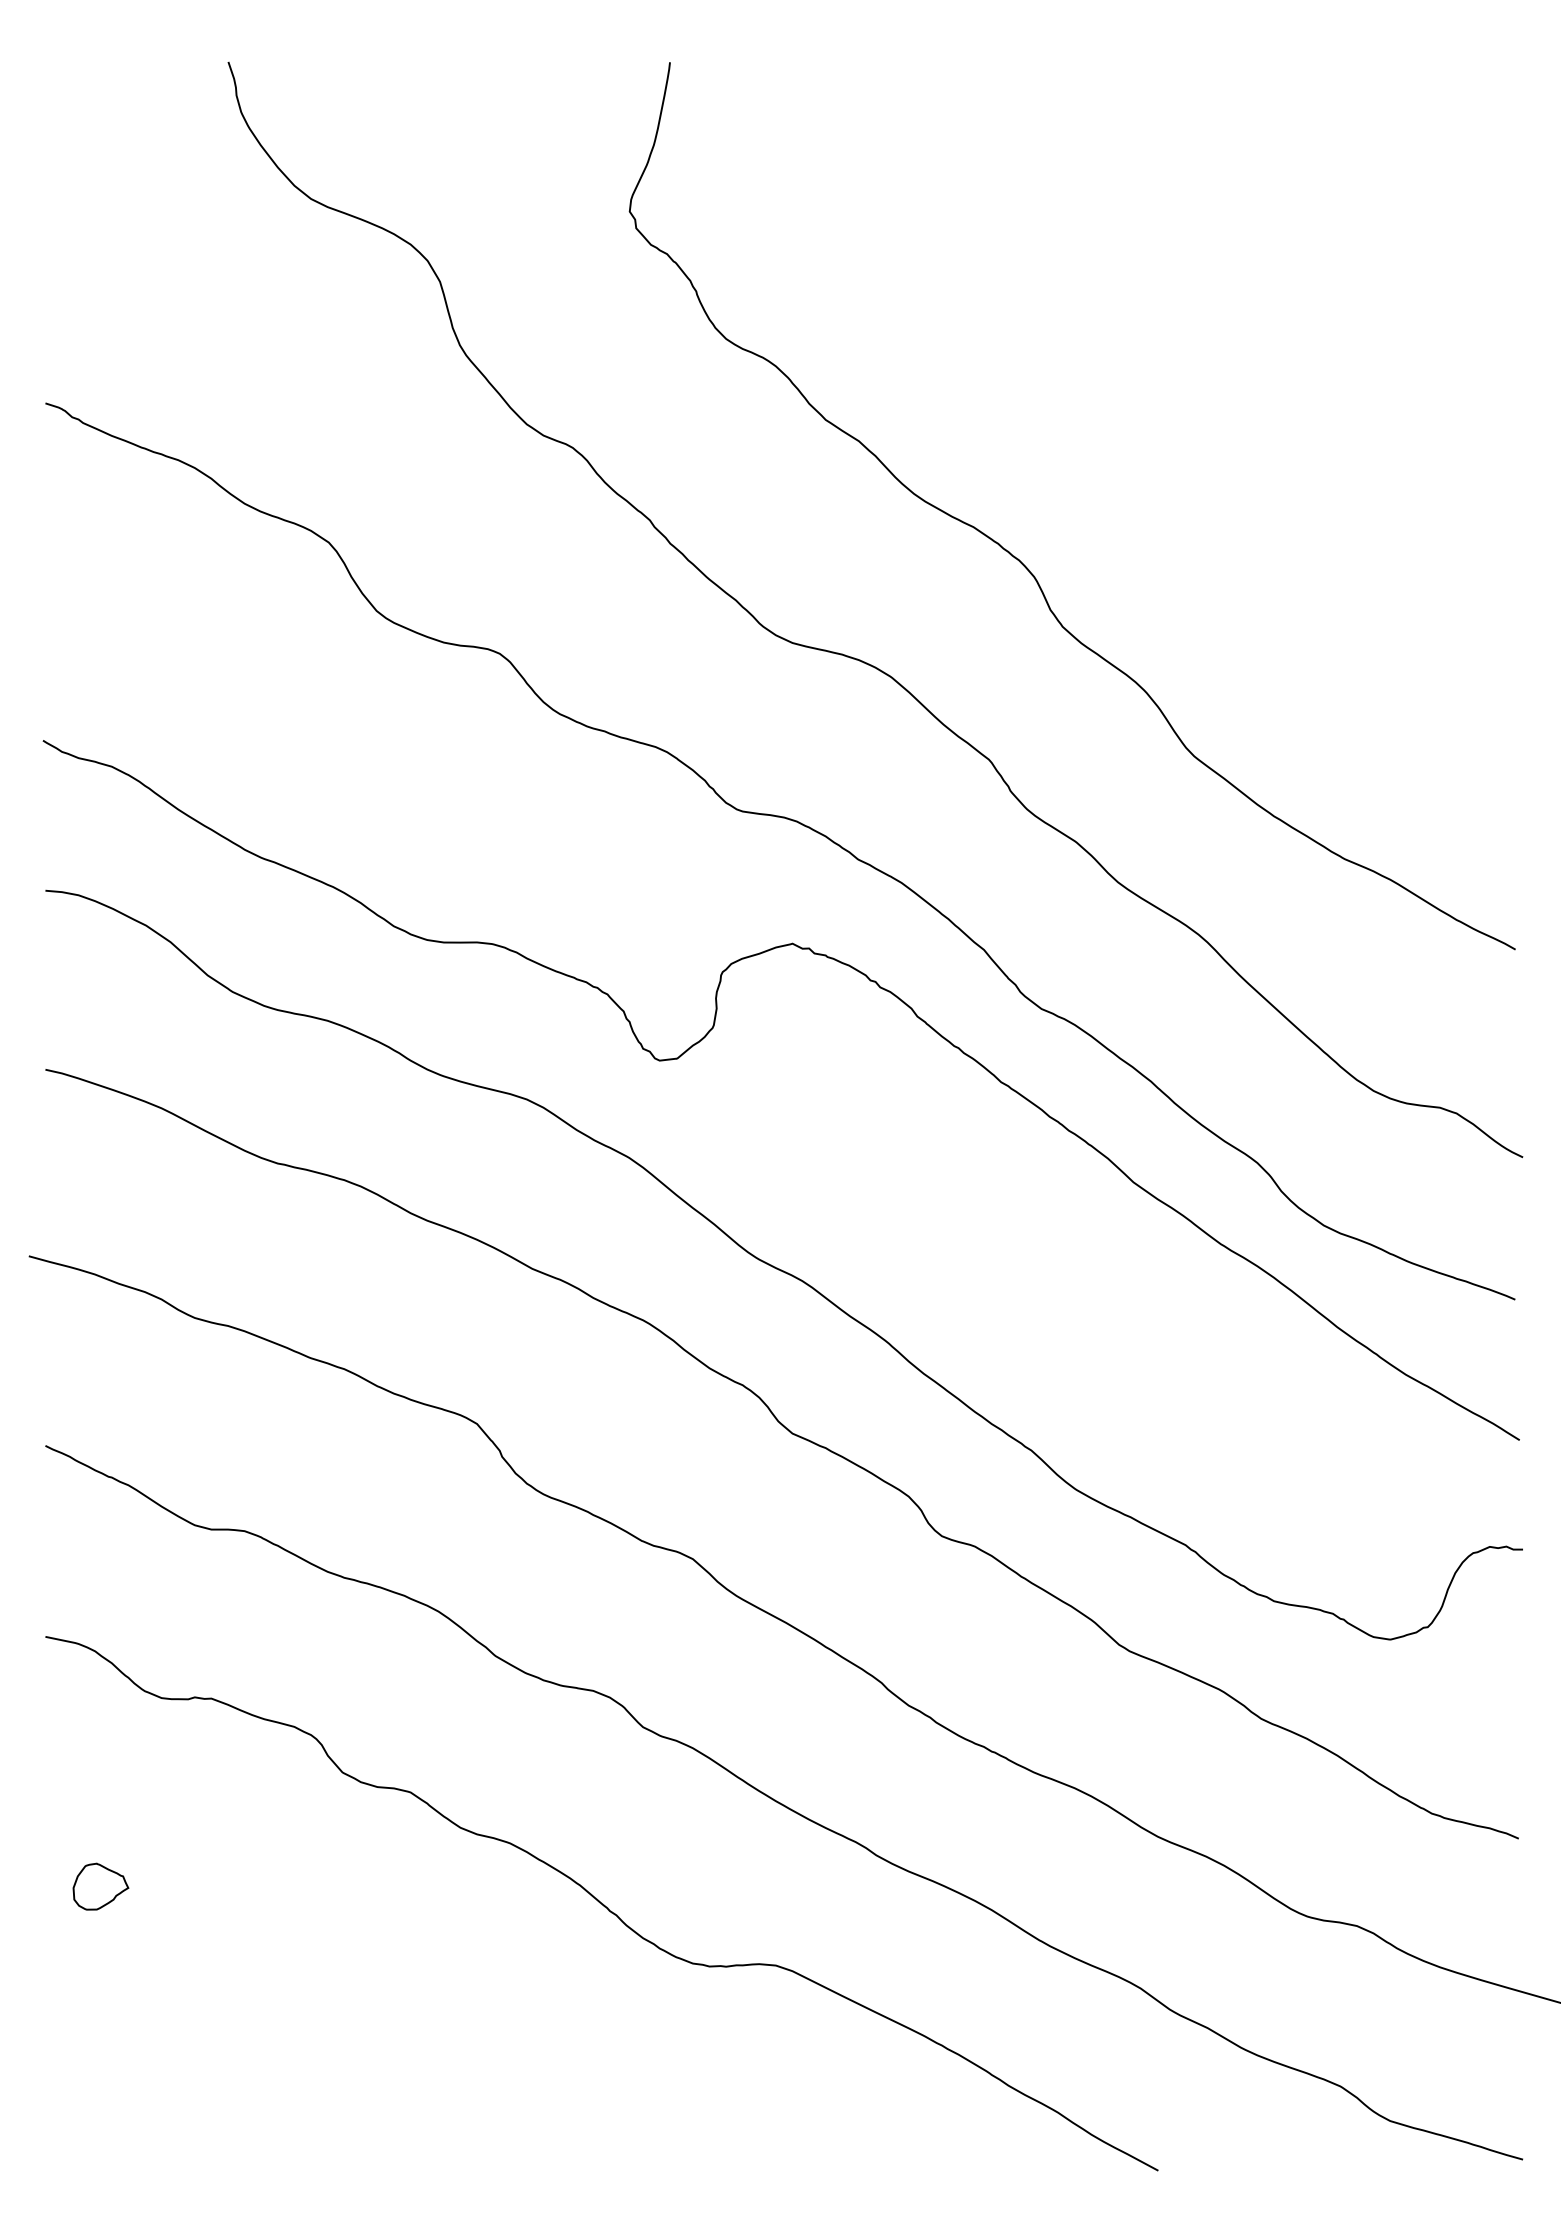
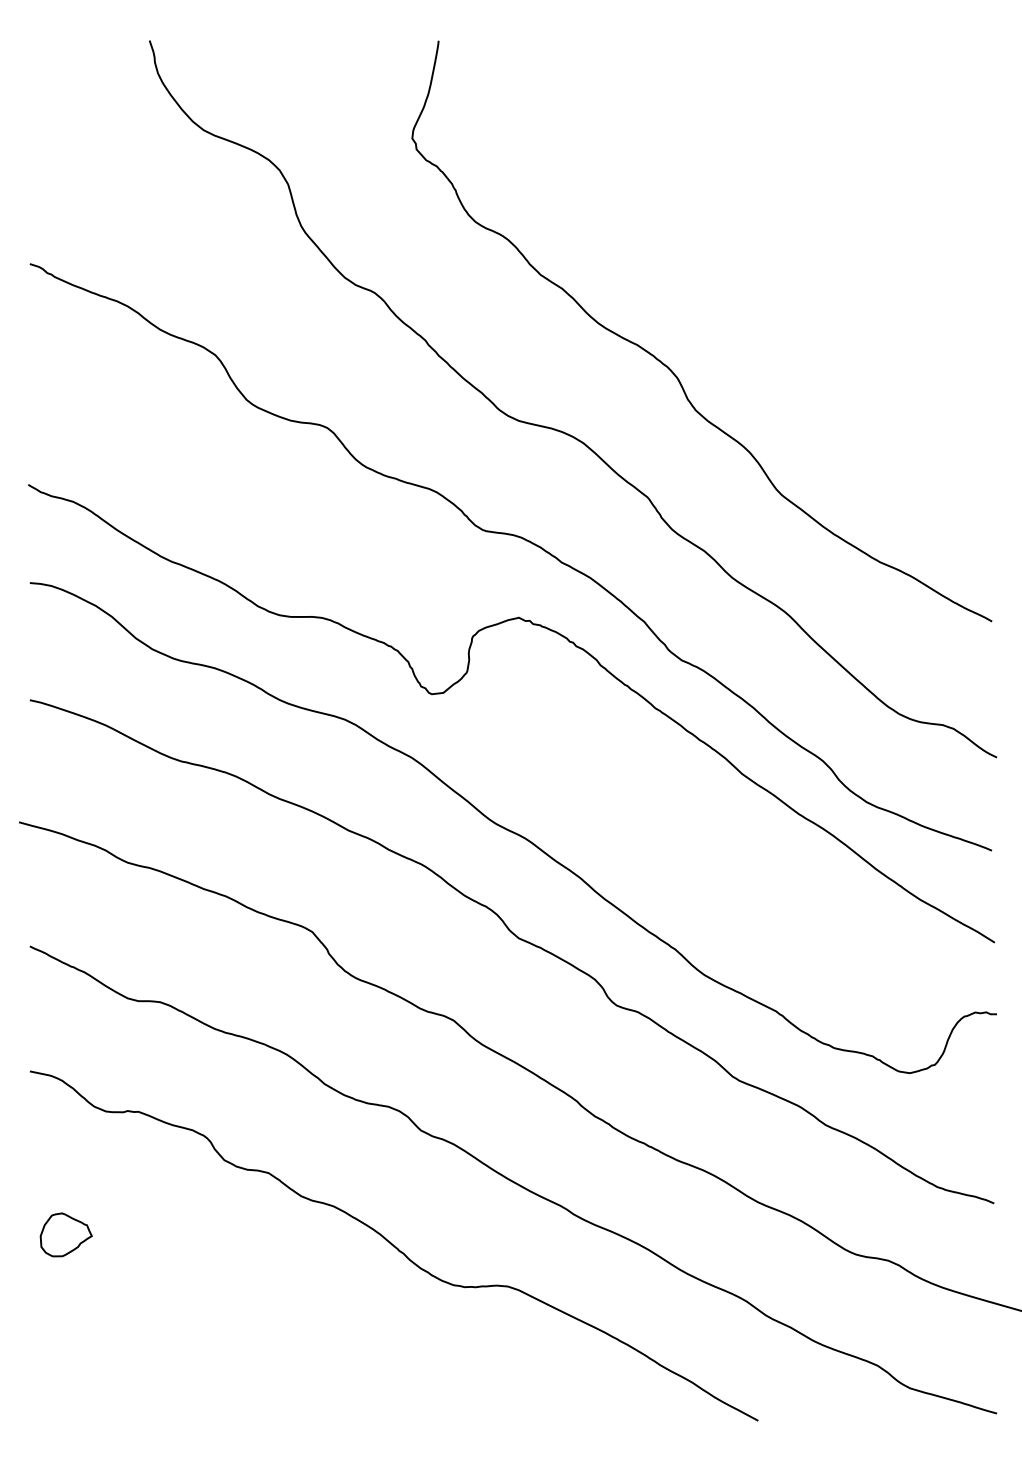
part: (99, 1886) -> (65, 1234), size x1.43

